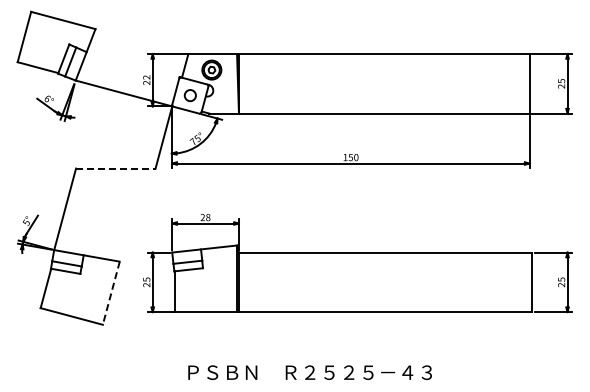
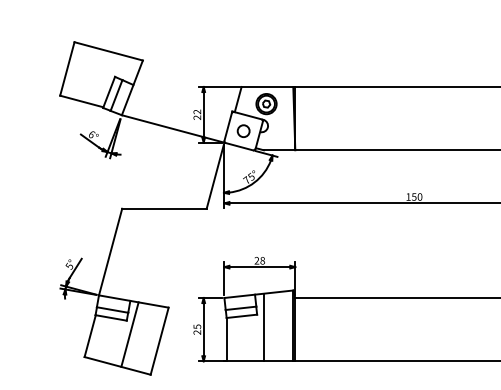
line: (115, 168) -> (164, 208), dashed -> solid
line: (209, 280) -> (264, 327), added
line: (83, 286) -> (130, 334), added
line: (111, 293) -> (159, 341), dashed -> solid

